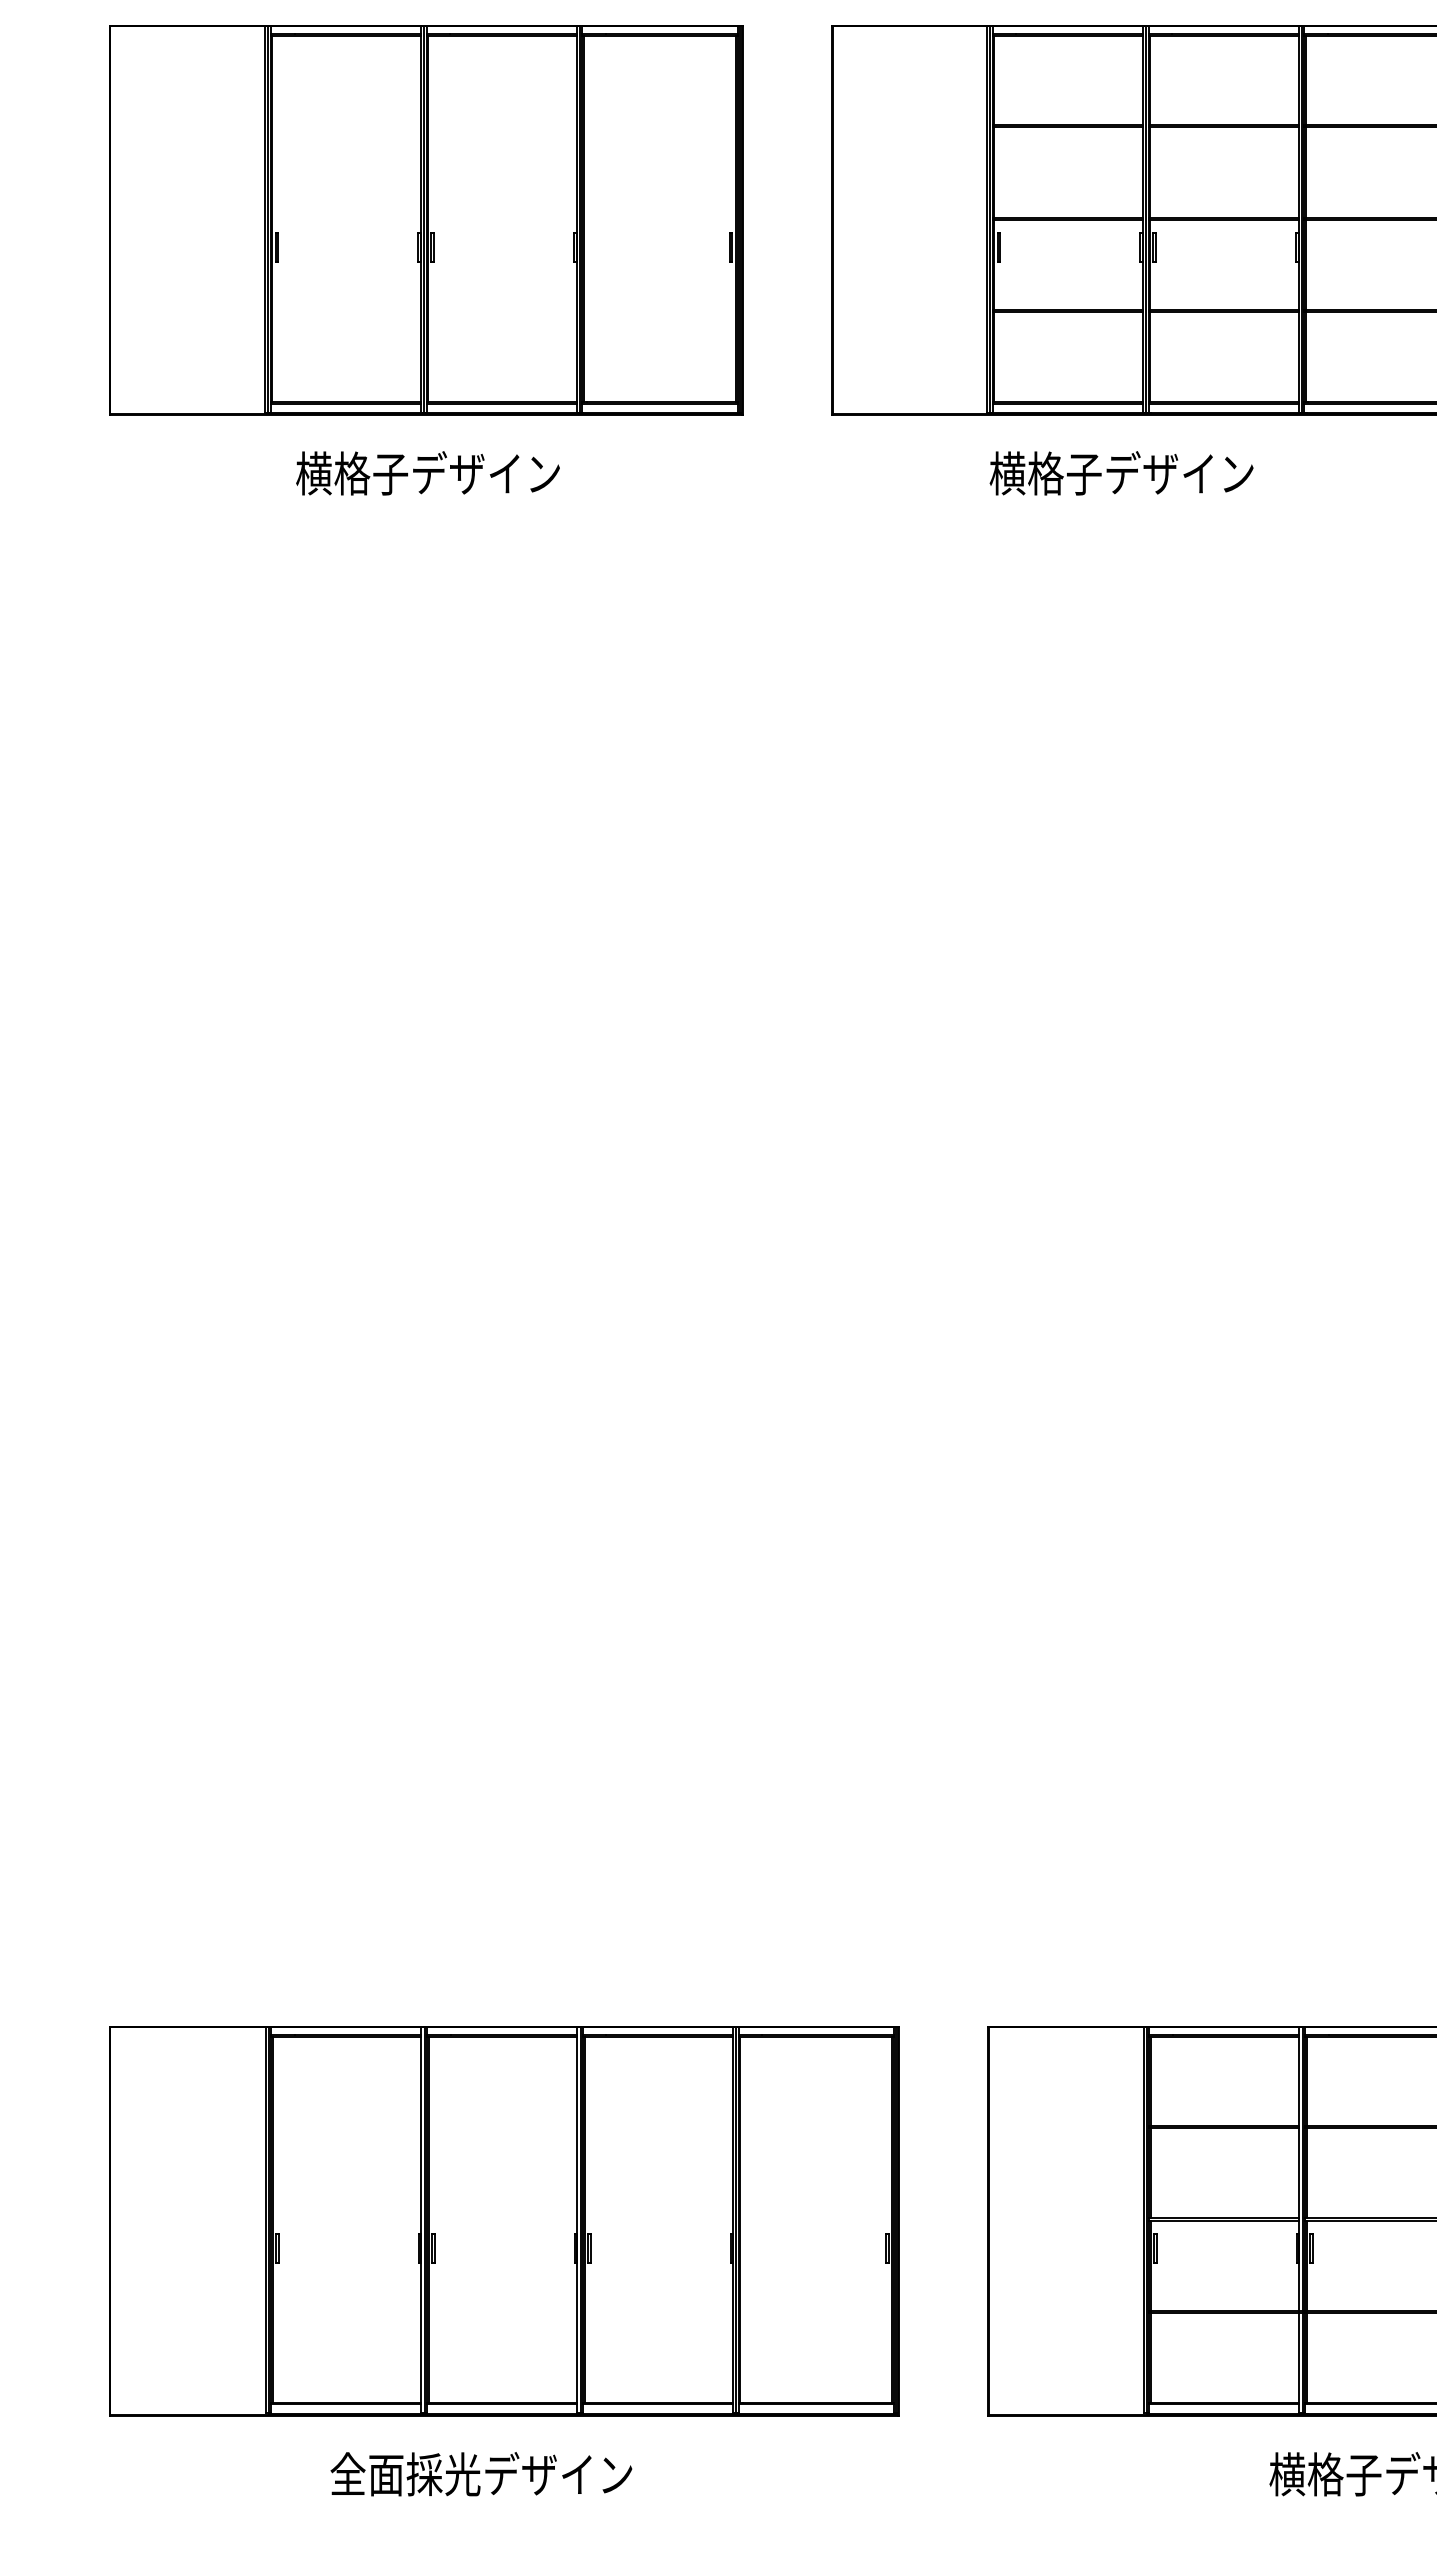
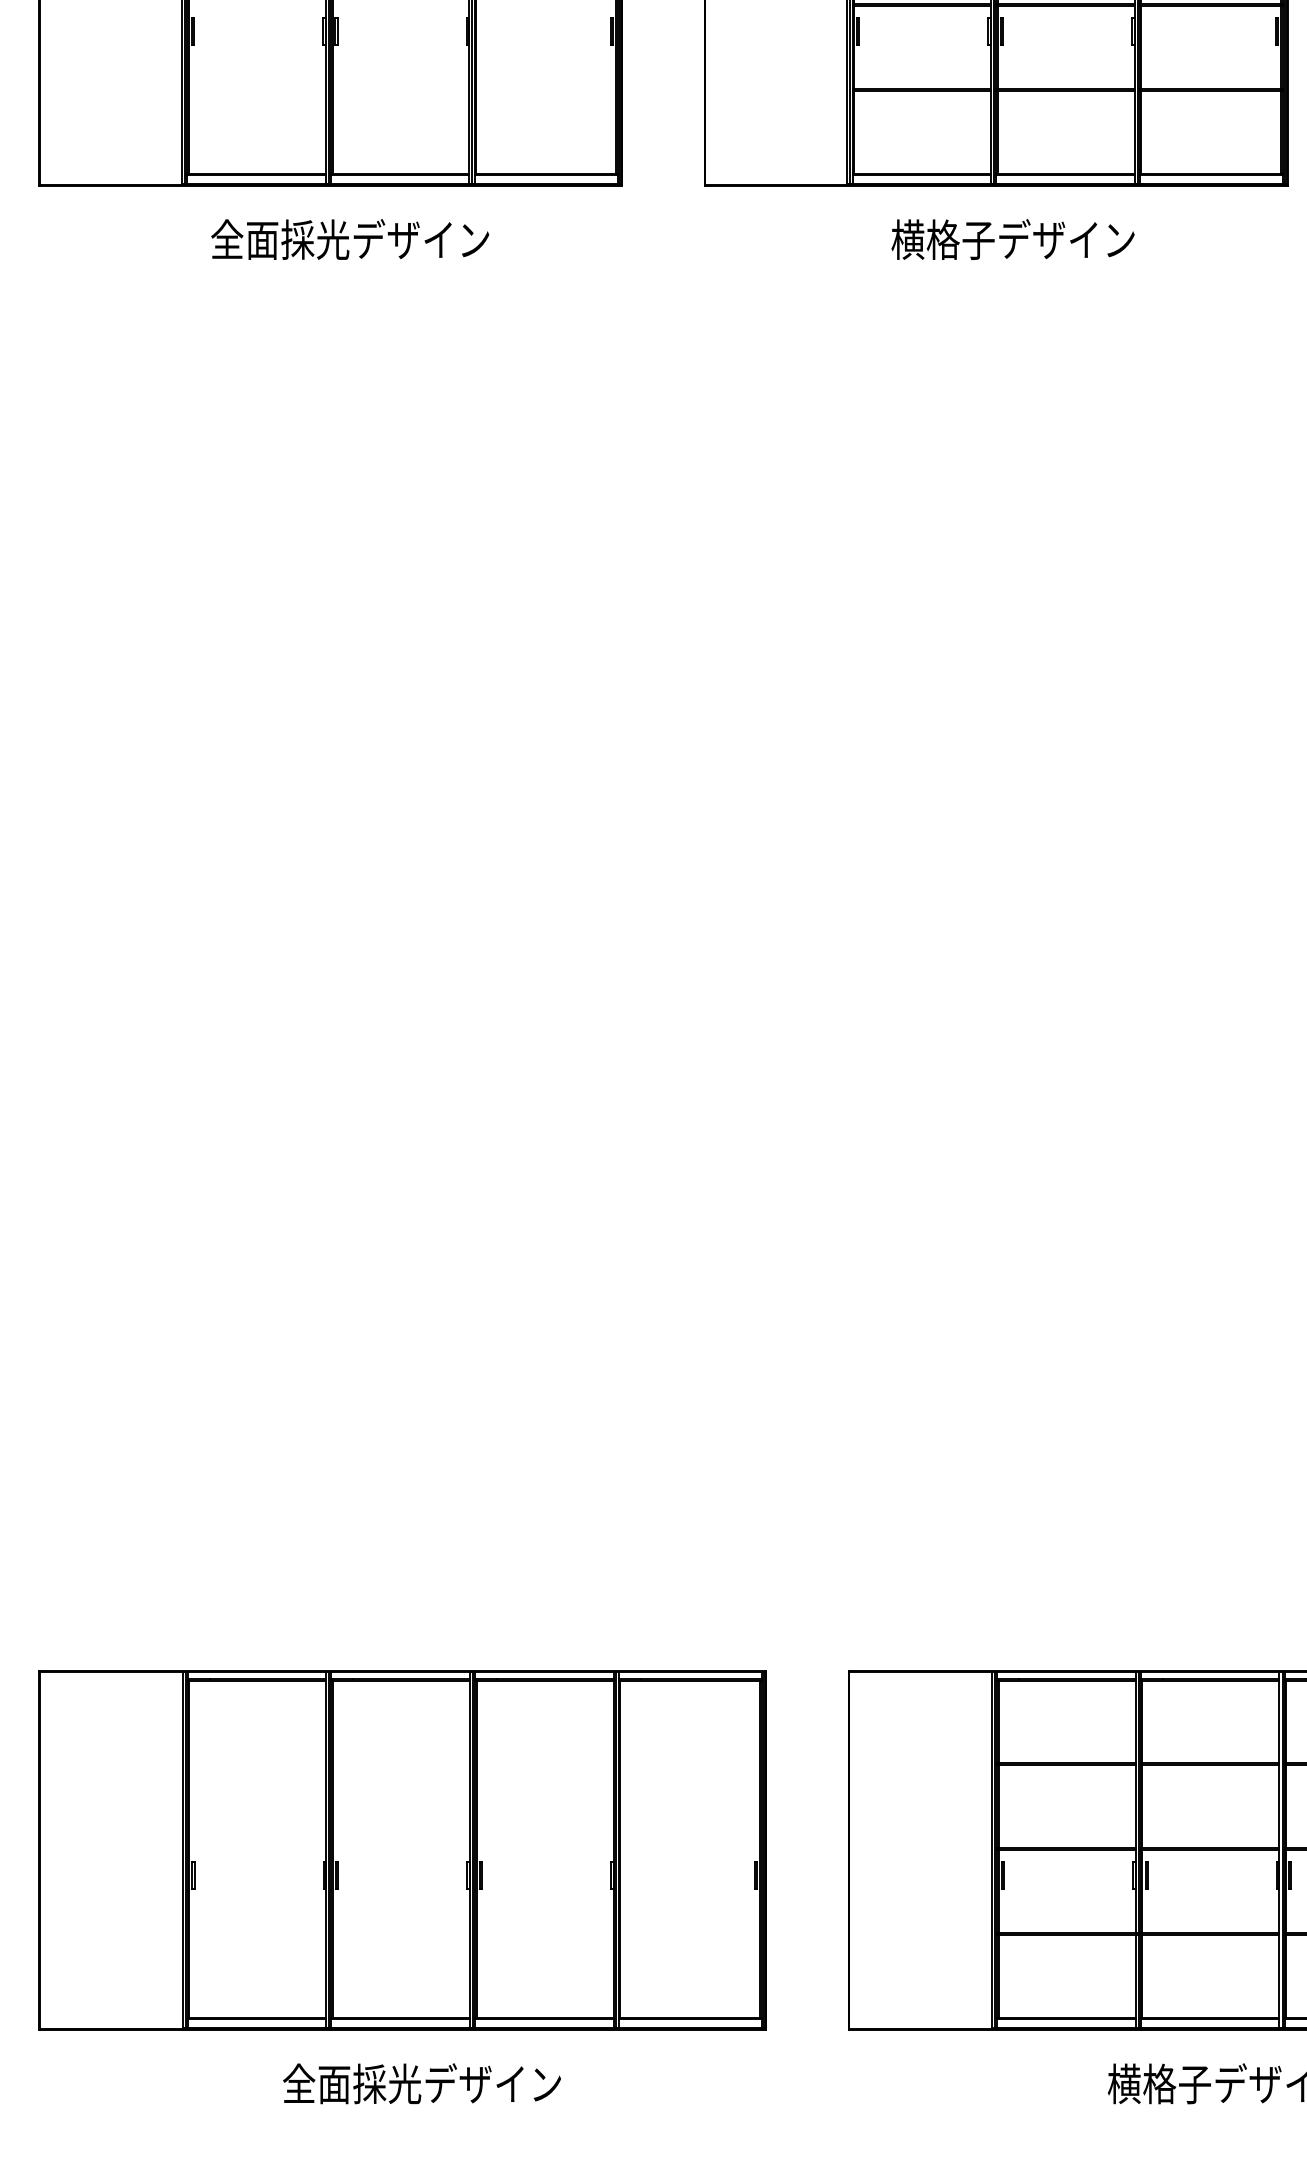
text: (447, 473) -> (350, 239), 横格子デザイン -> 全面採光デザイン
text: (1121, 473) -> (1012, 239), moved
text: (481, 2474) -> (422, 2084), moved

